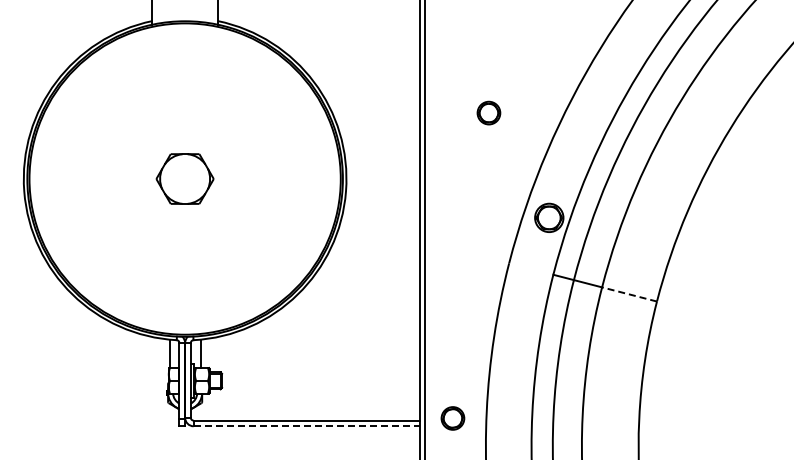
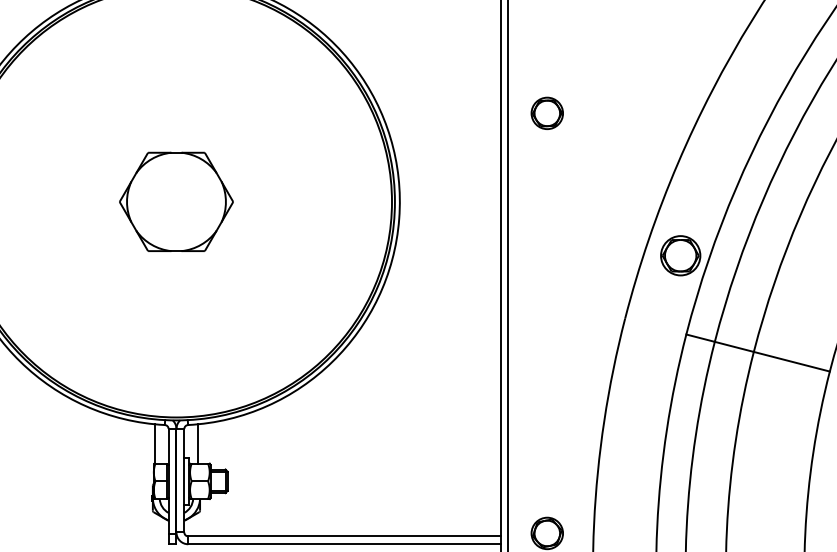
part: (488, 112) -> (546, 112), moved
part: (184, 178) -> (175, 201), size x1.43
line: (629, 294) -> (791, 361), dashed -> solid
line: (306, 426) -> (344, 544), dashed -> solid

